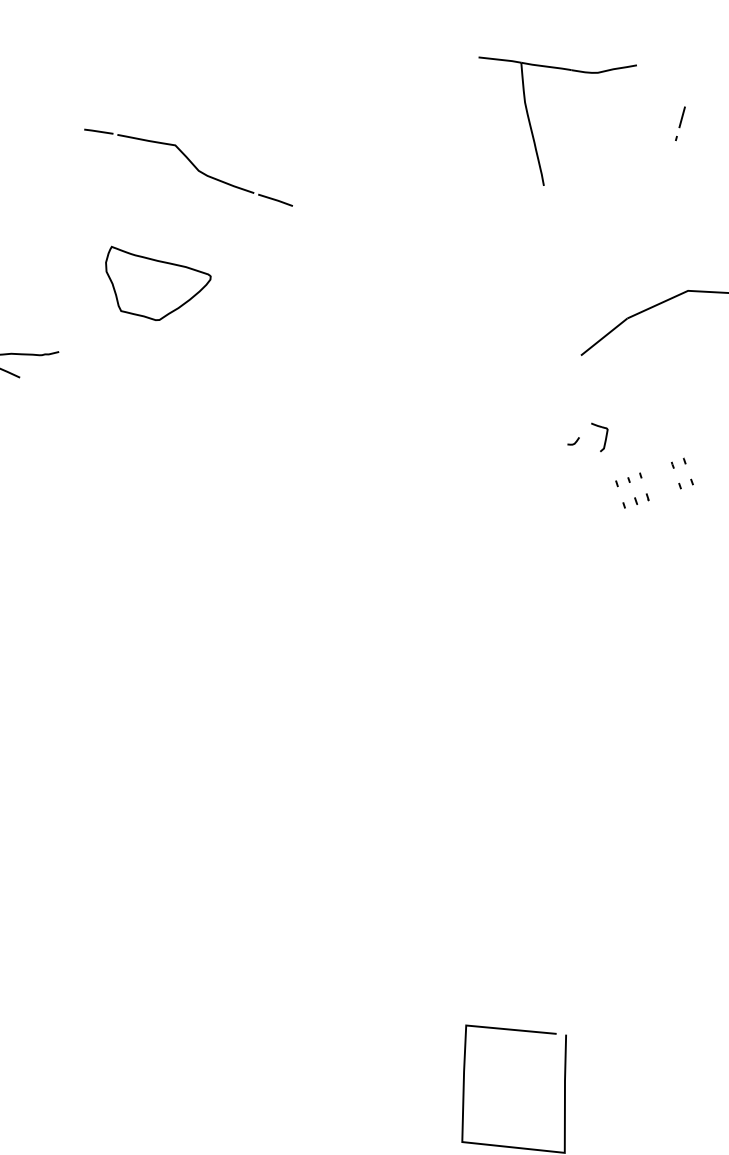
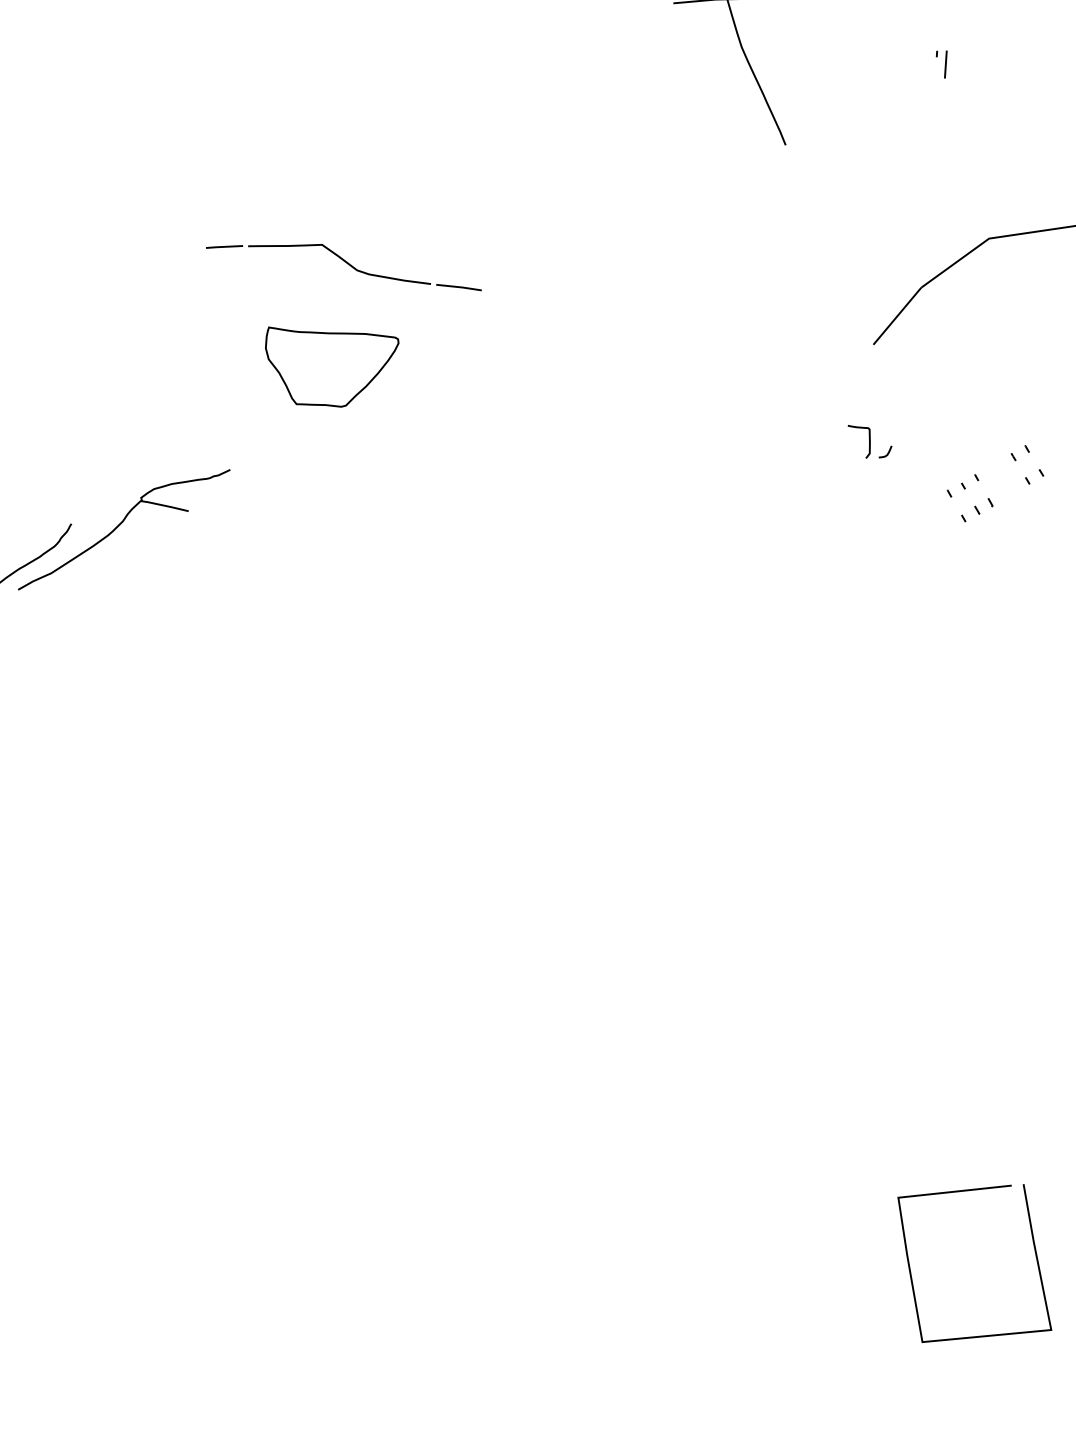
line: (681, 117) -> (945, 64), moved
part: (188, 166) -> (343, 267), moved
part: (605, 435) -> (868, 437), moved

